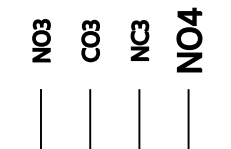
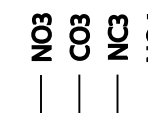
part: (41, 40) -> (41, 37), size x1.43
part: (90, 40) -> (79, 37), size x1.43
part: (139, 40) -> (117, 37), size x1.43

